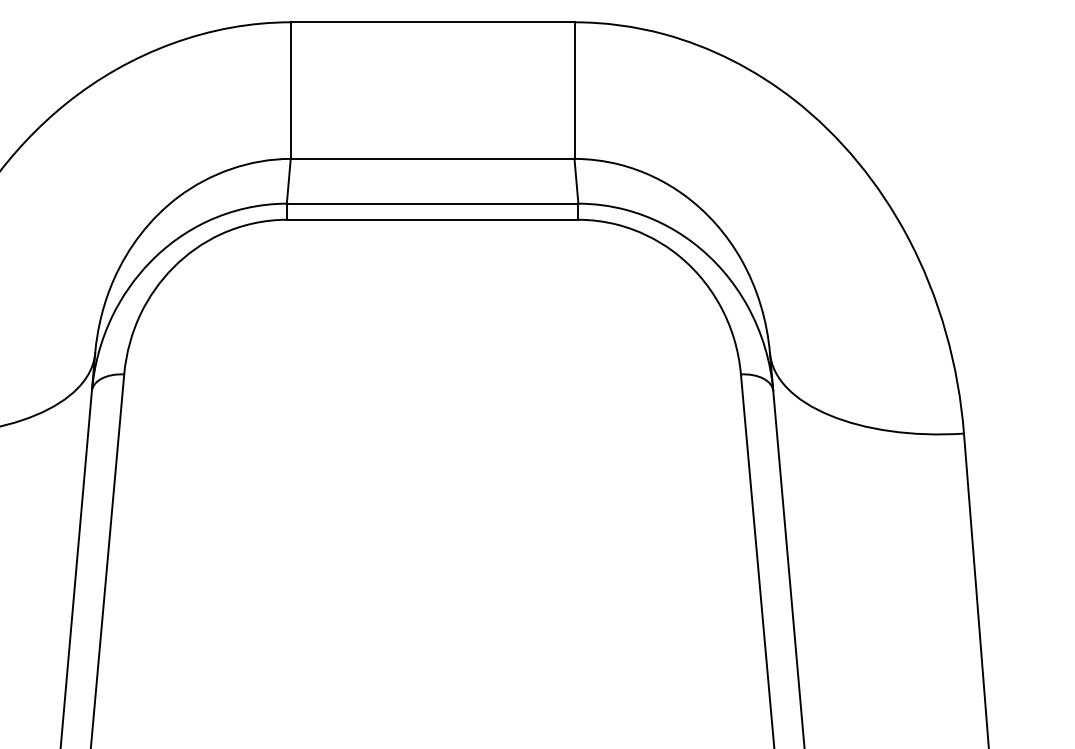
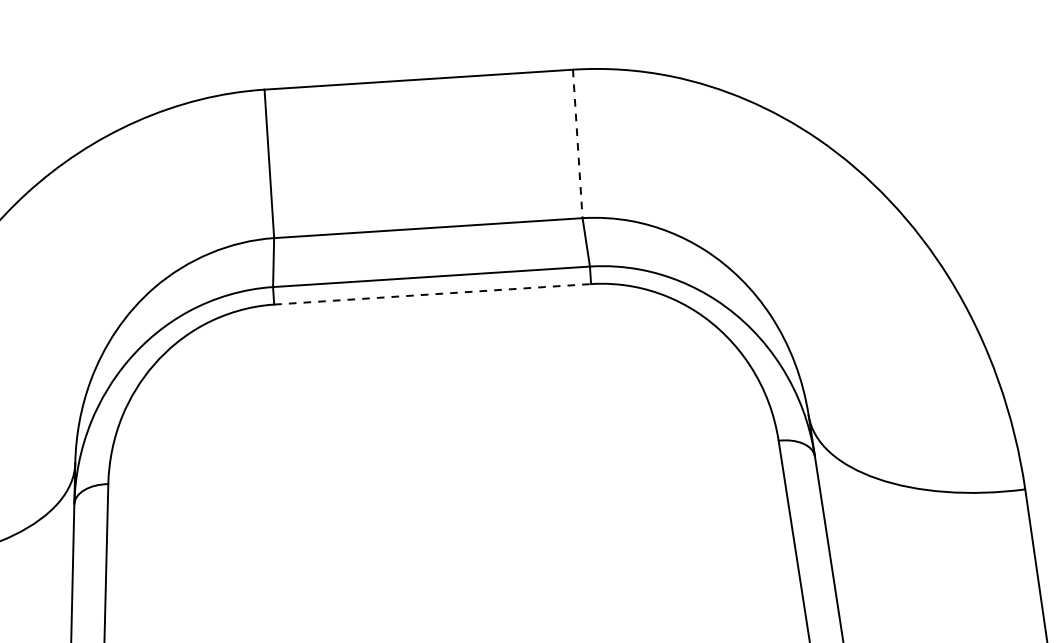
line: (574, 91) -> (577, 144), solid -> dashed
line: (432, 219) -> (432, 294), solid -> dashed

